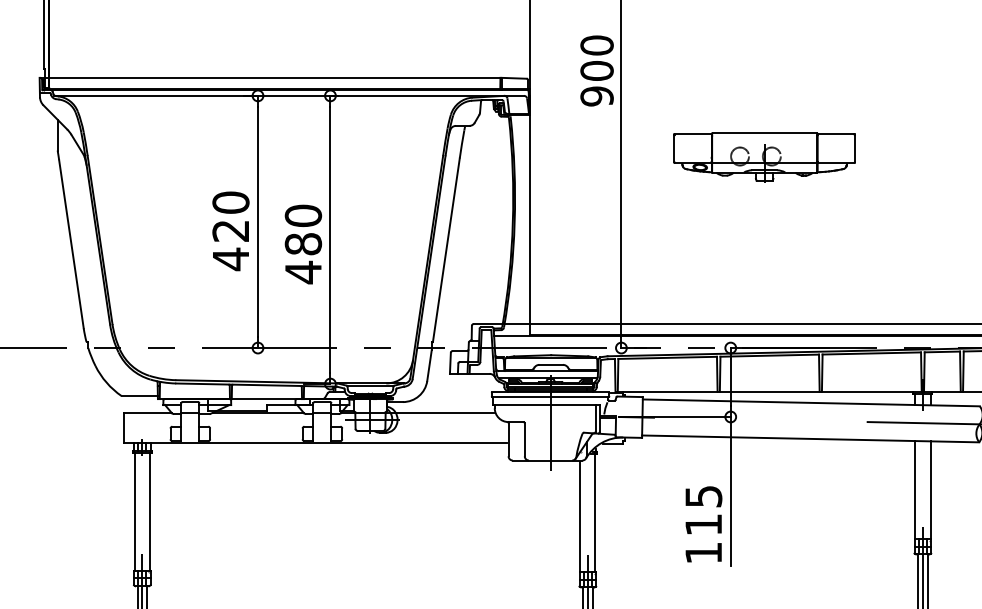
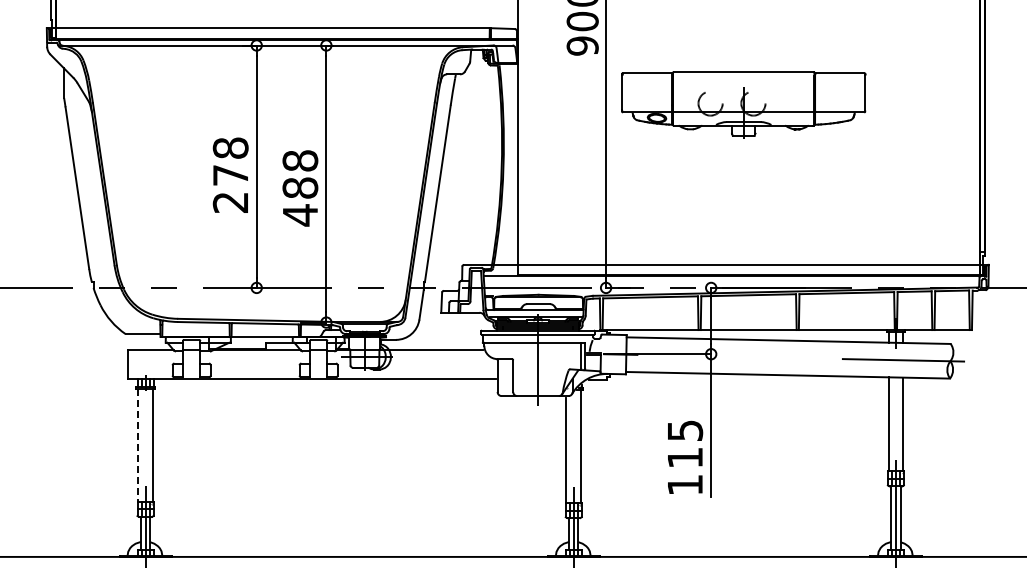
part: (764, 157) -> (743, 104), size x1.4
text: (303, 215) -> (300, 160), 480 -> 488
text: (230, 231) -> (230, 175), 420 -> 278
line: (135, 511) -> (138, 445), solid -> dashed

